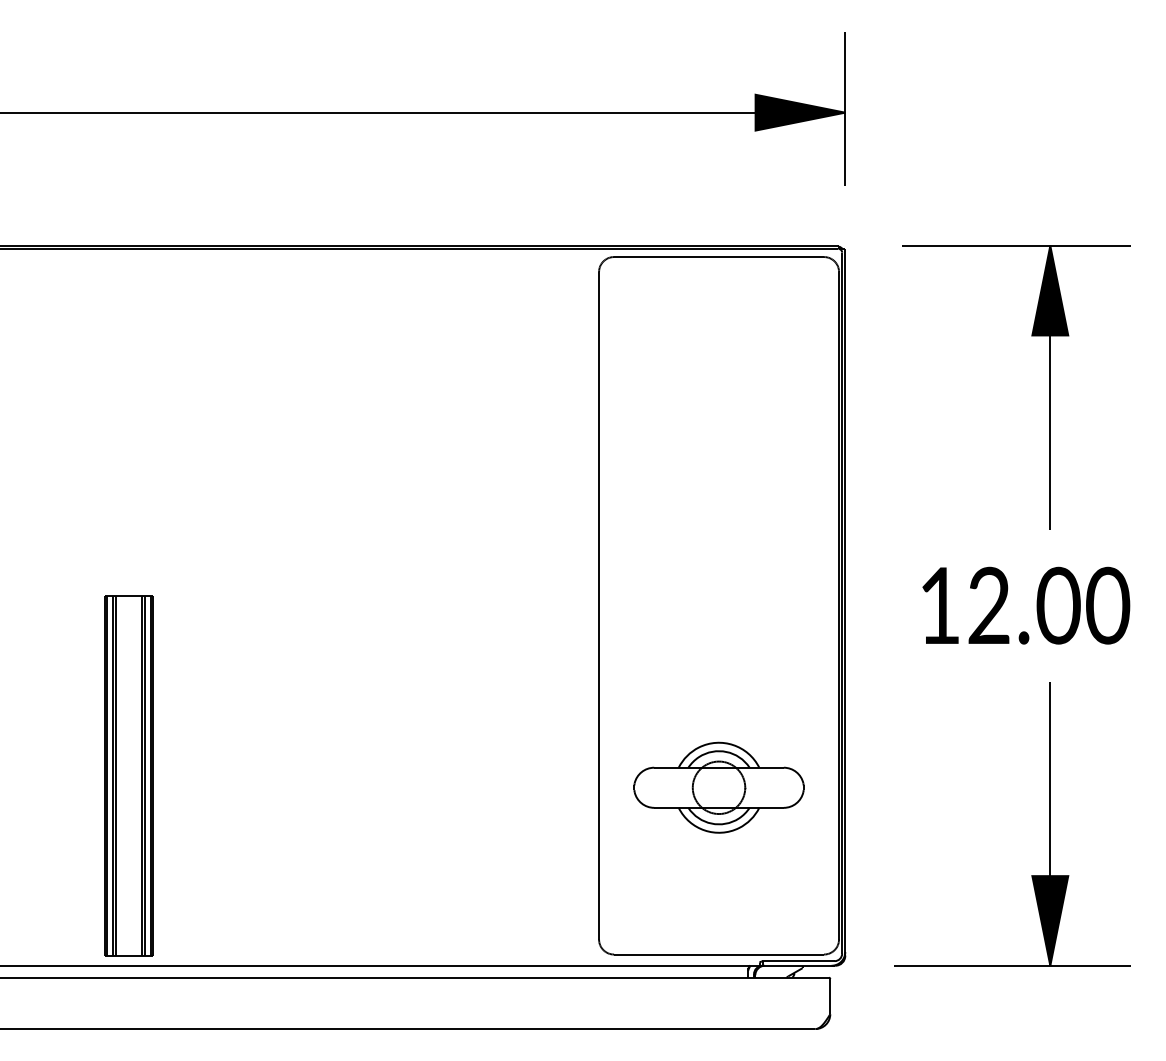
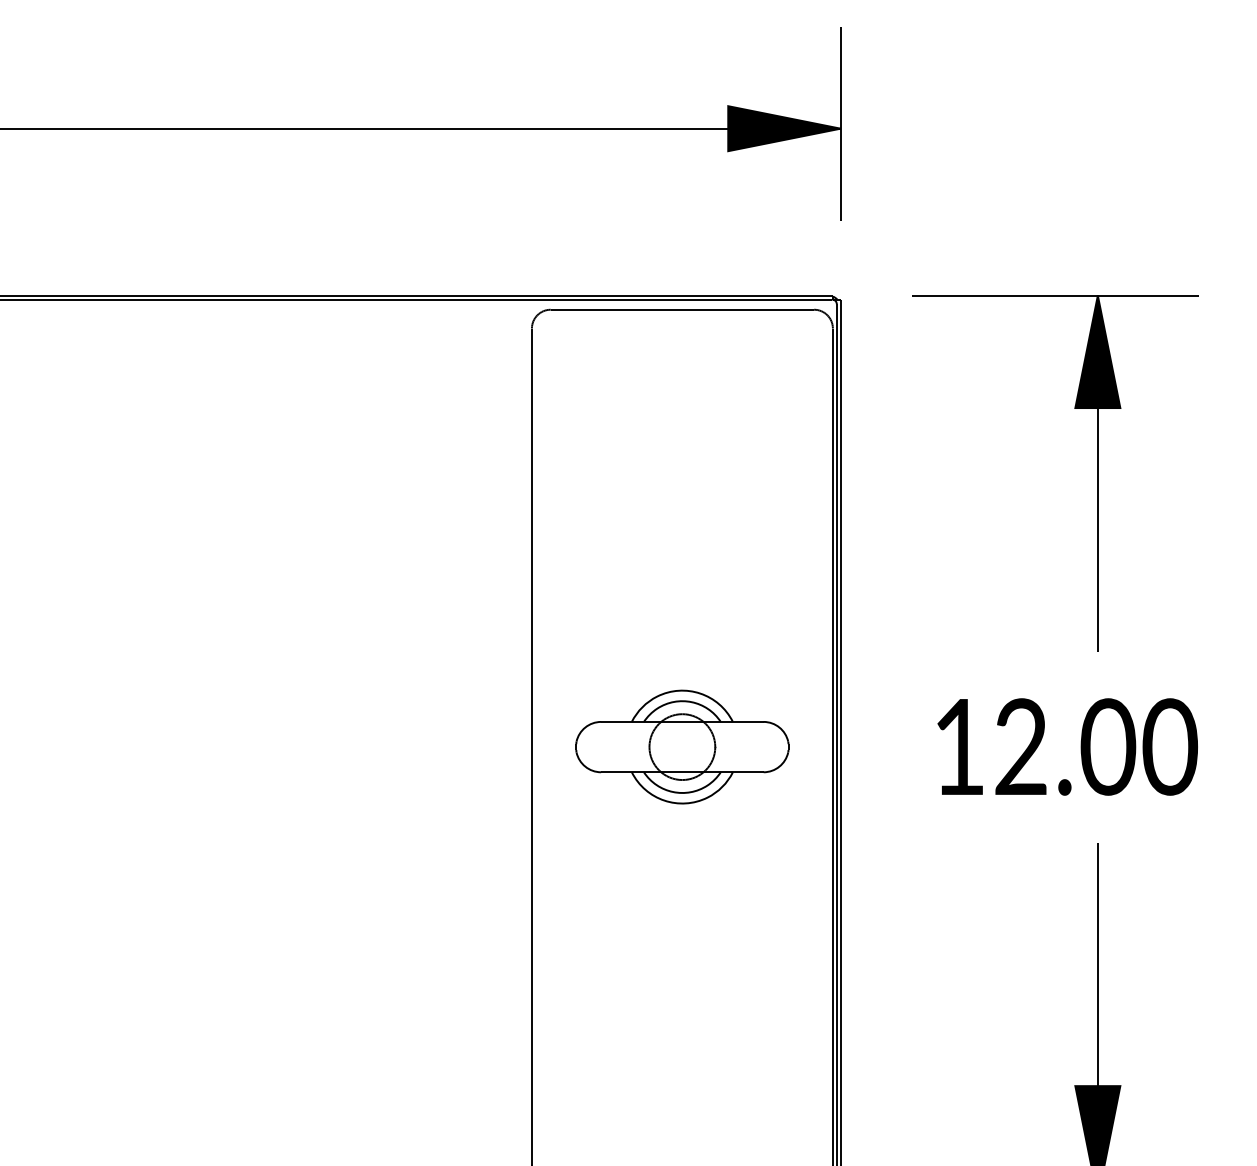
part: (718, 787) -> (681, 746), moved

